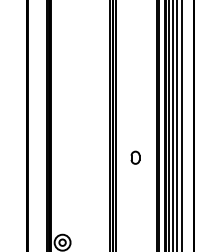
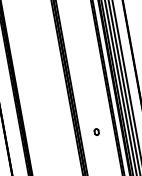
part: (135, 157) -> (96, 131), size x0.6

